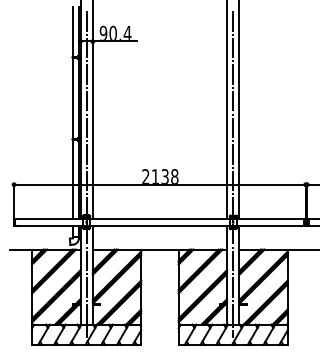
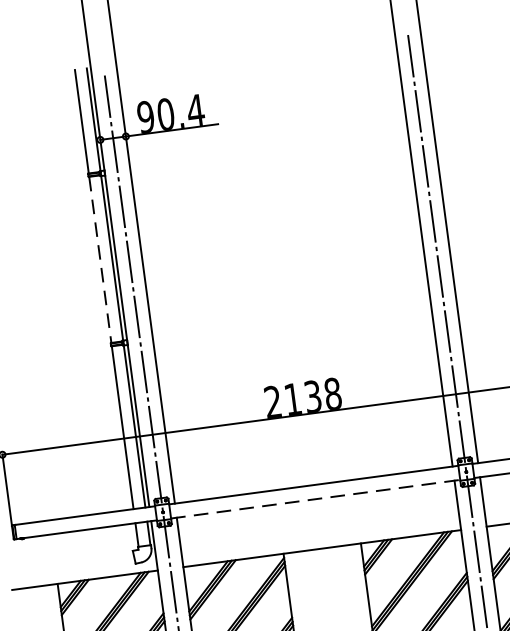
line: (72, 98) -> (99, 260), solid -> dashed
line: (159, 225) -> (314, 498), solid -> dashed

